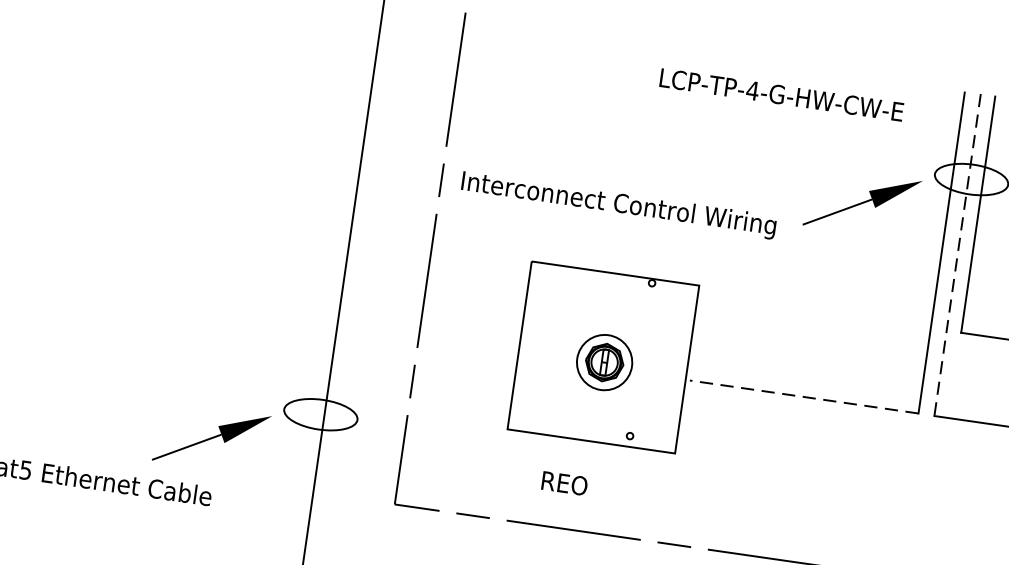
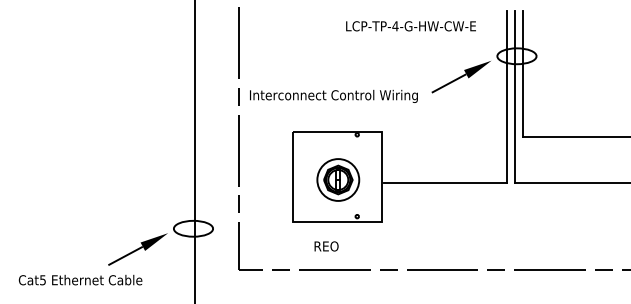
line: (957, 256) -> (515, 97), dashed -> solid
part: (605, 361) -> (338, 179), size x1.43
line: (804, 396) -> (445, 182), dashed -> solid

